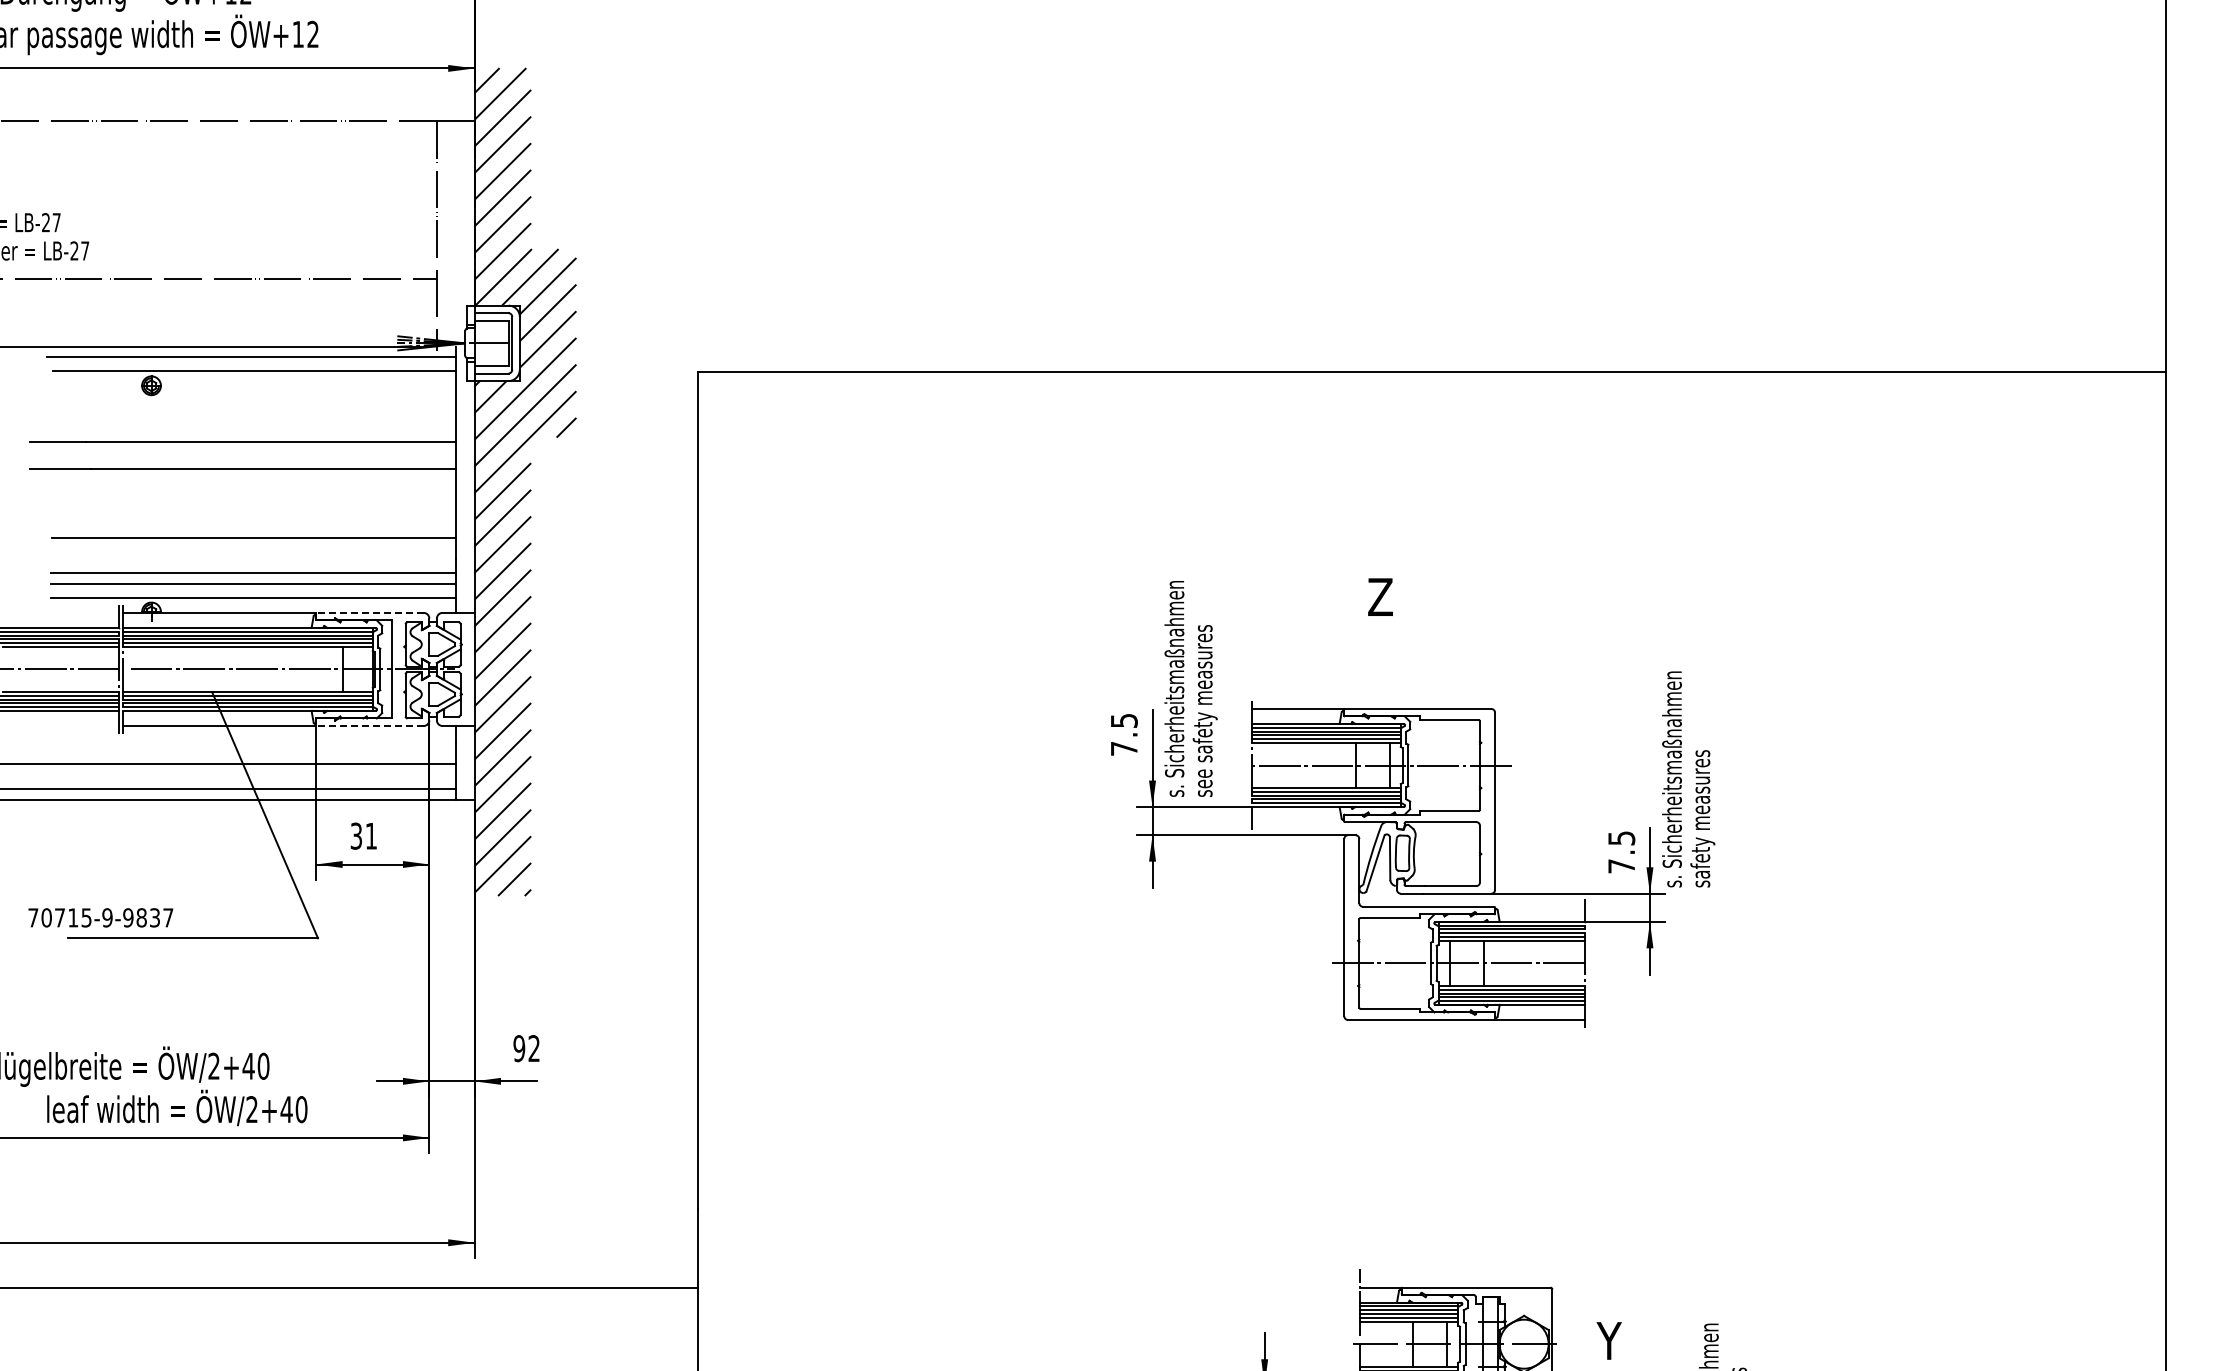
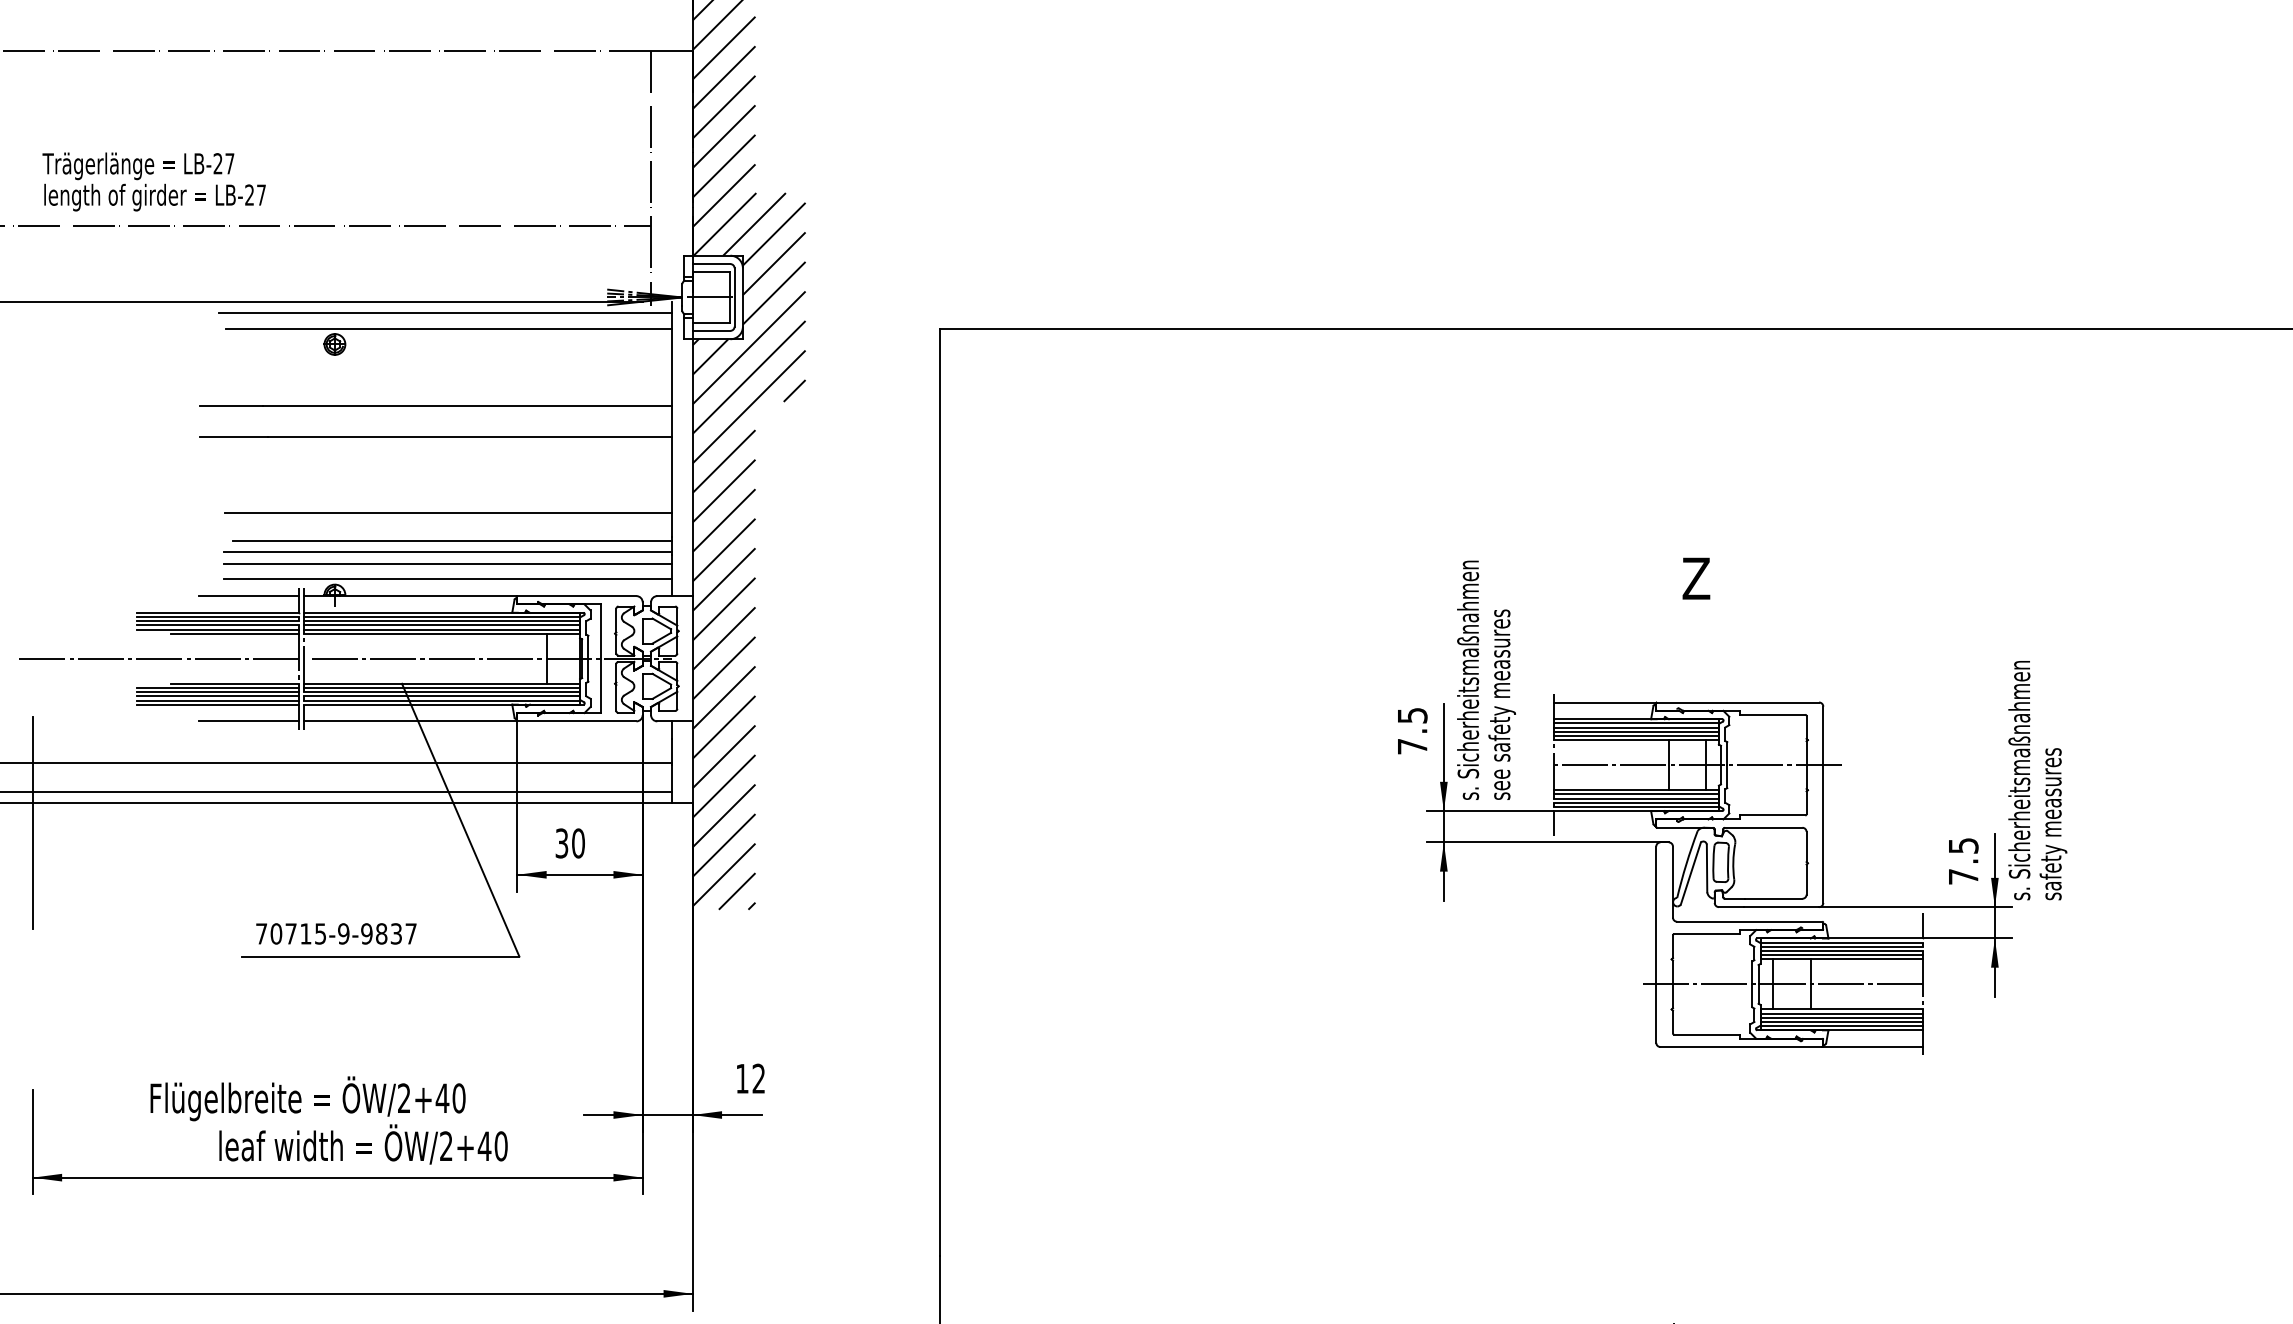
line: (257, 563) -> (452, 541), added
line: (73, 612) -> (248, 595), added
line: (369, 612) -> (576, 595), dashed -> solid
line: (73, 726) -> (248, 721), added
line: (369, 726) -> (576, 721), dashed -> solid
text: (371, 835) -> (578, 842), 31 -> 30
text: (100, 917) -> (336, 933), moved
text: (519, 1048) -> (742, 1078), 92 -> 12

